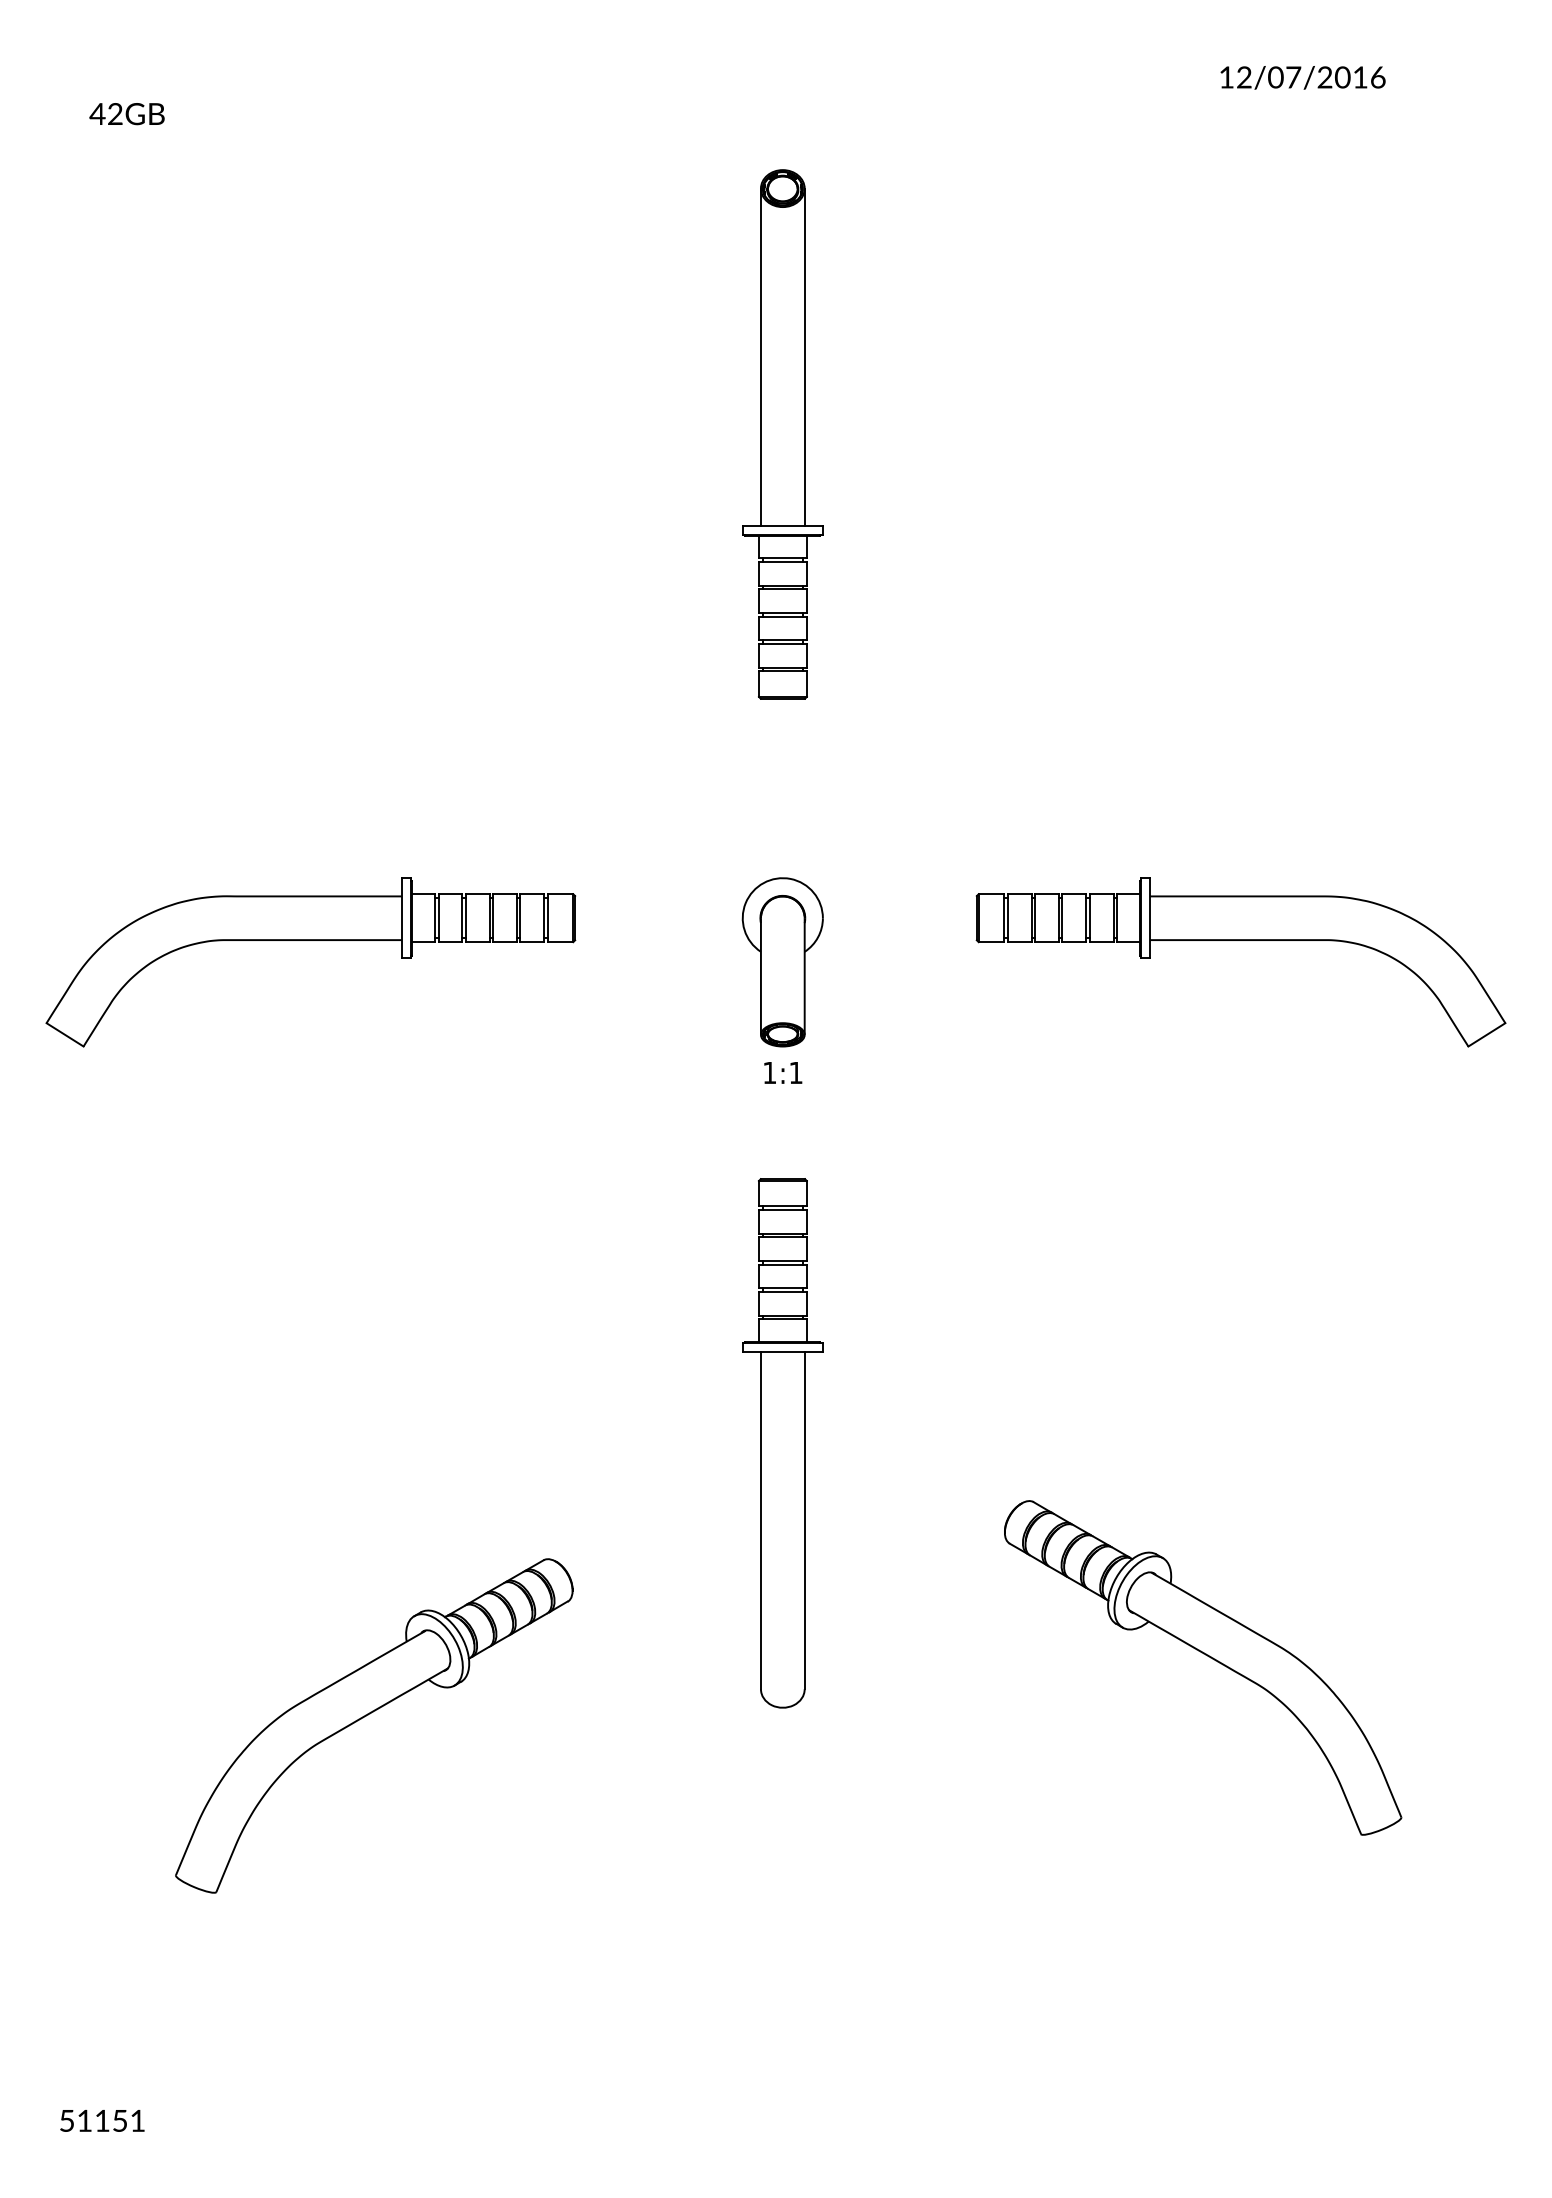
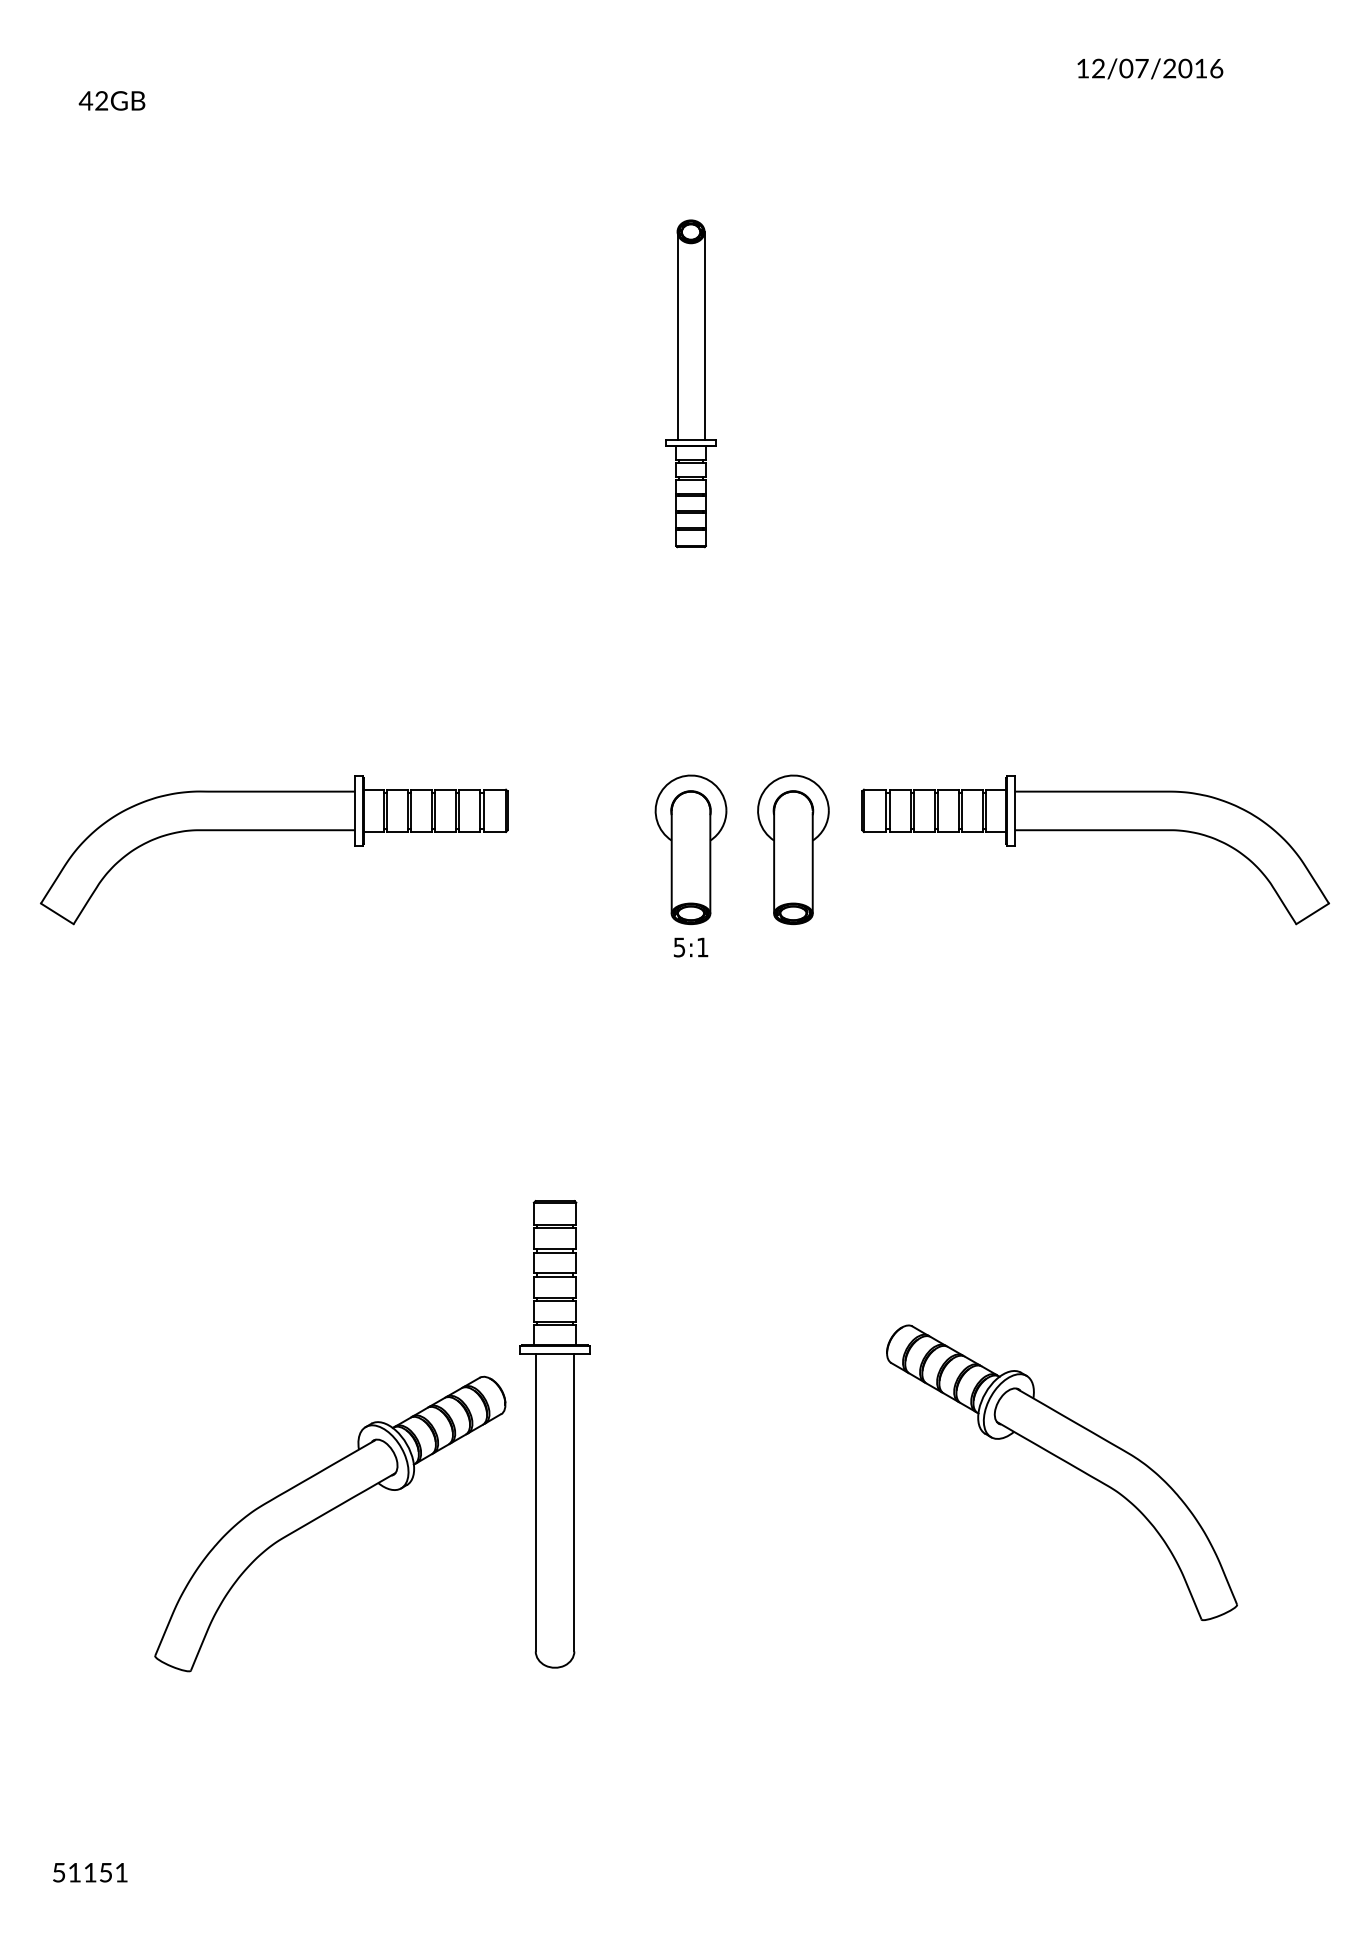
part: (782, 434) -> (690, 383), size x0.7
part: (898, 962) -> (793, 849), added
text: (769, 1073) -> (679, 947), 1:1 -> 5:1
part: (782, 1443) -> (554, 1434), moved

